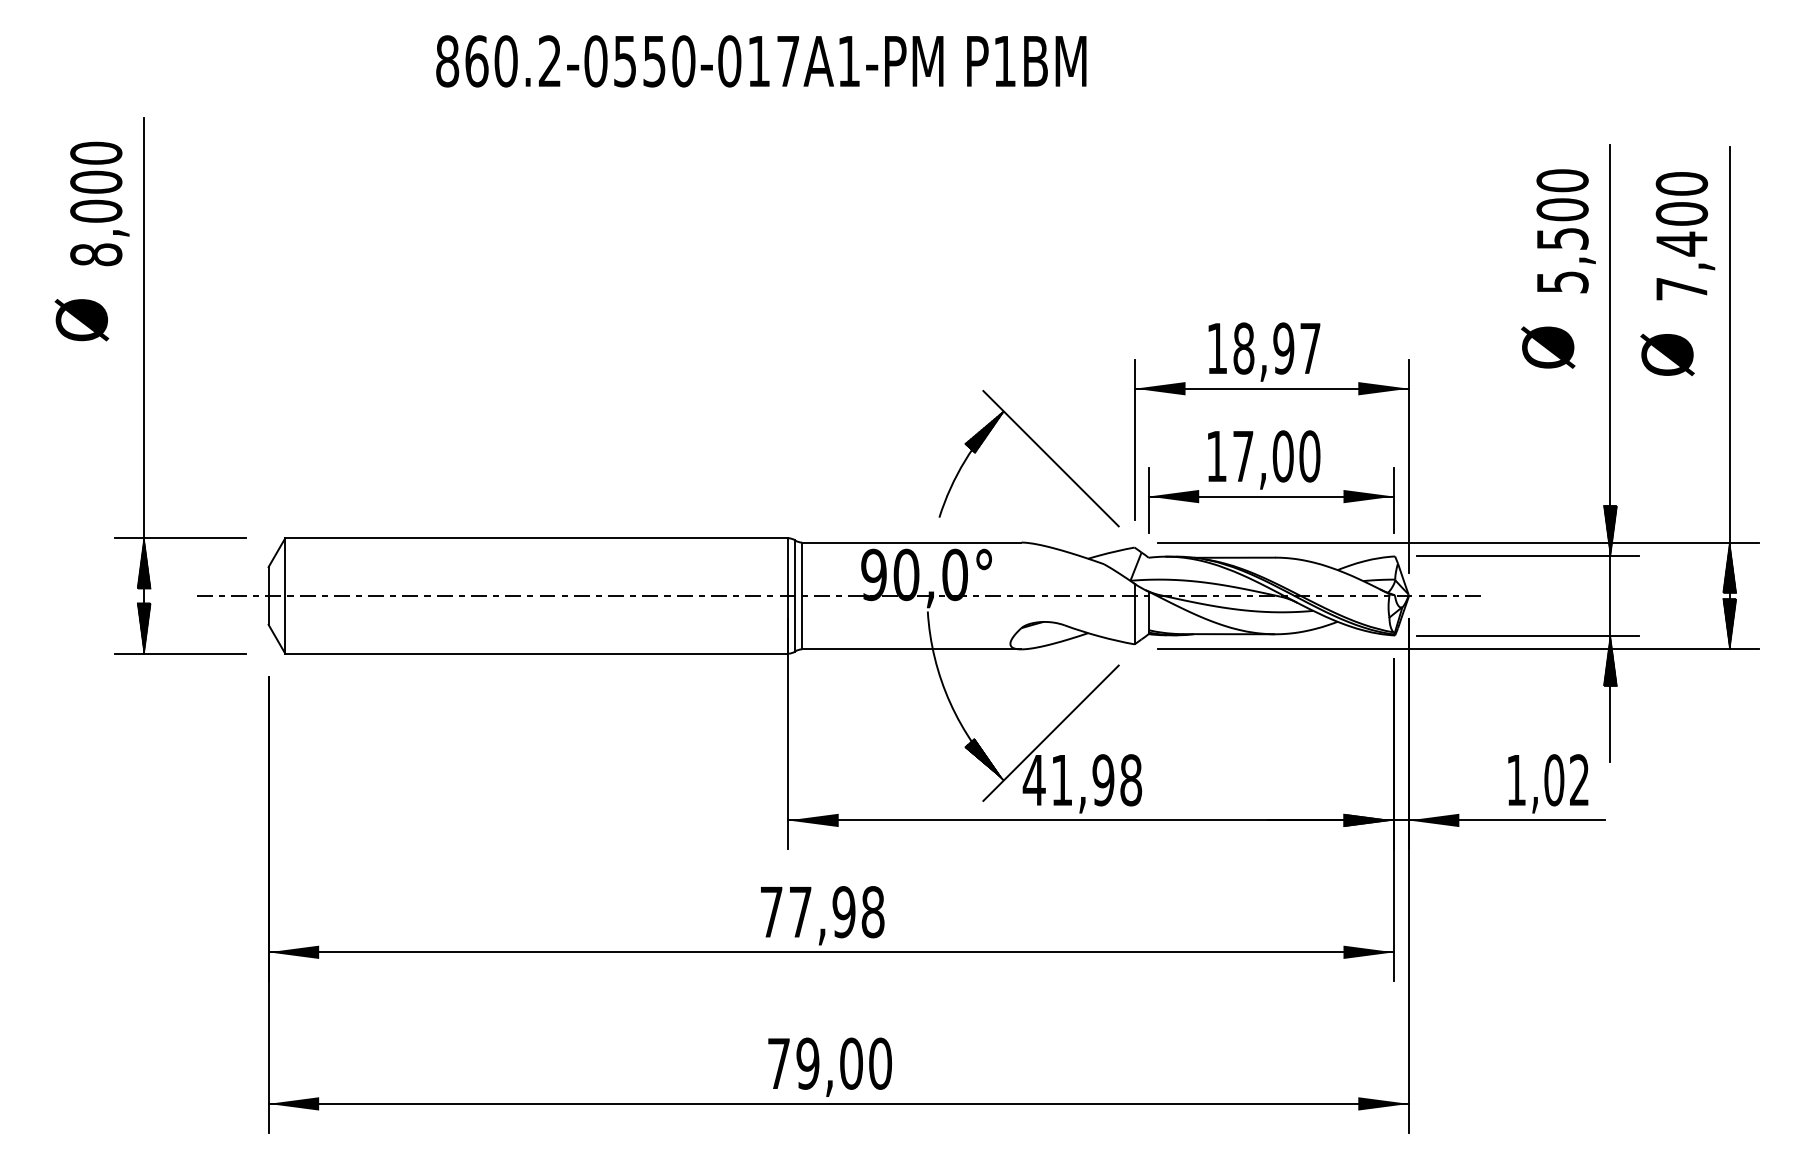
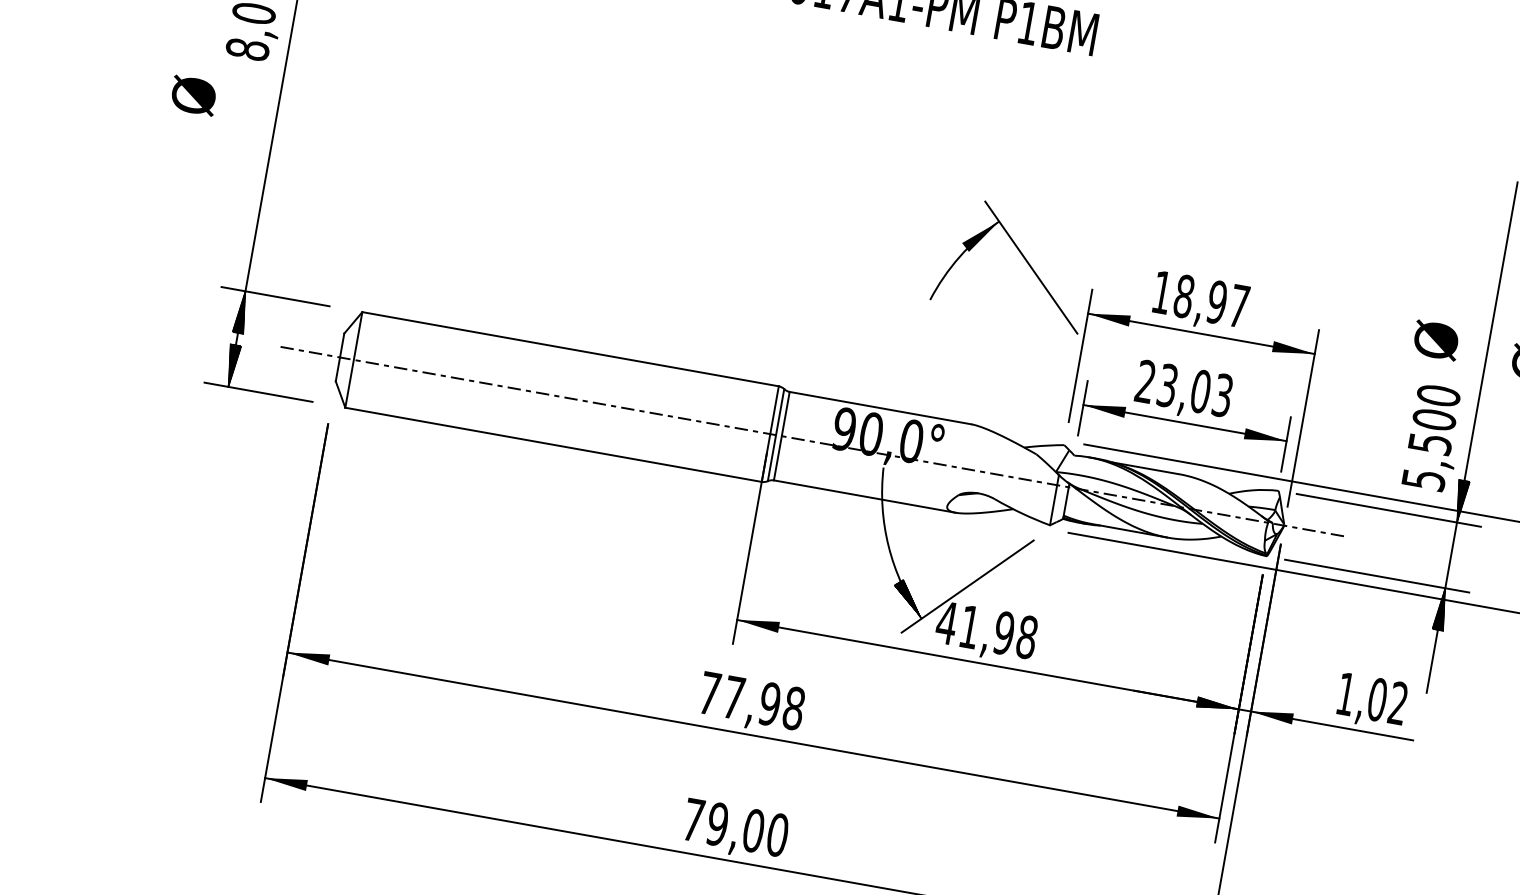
text: (1565, 231) -> (1433, 438), moved
text: (81, 320) -> (193, 96), moved
part: (1038, 447) -> (1022, 256), moved
text: (1263, 456) -> (1184, 388), 17,00 -> 23,03

